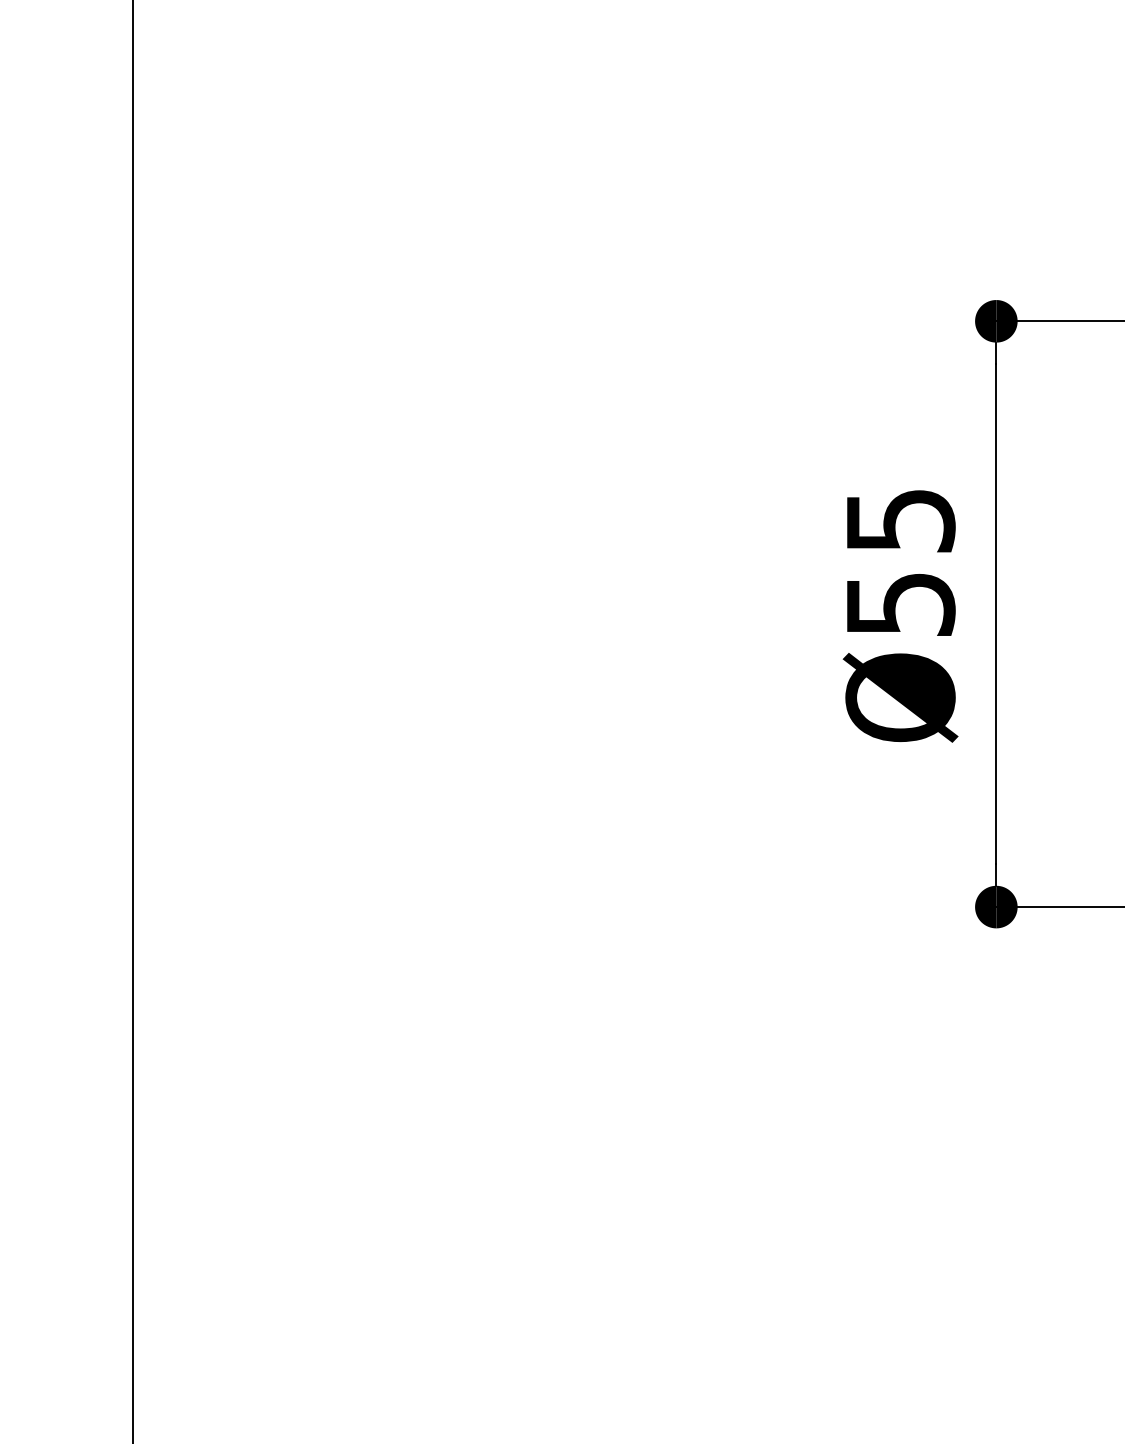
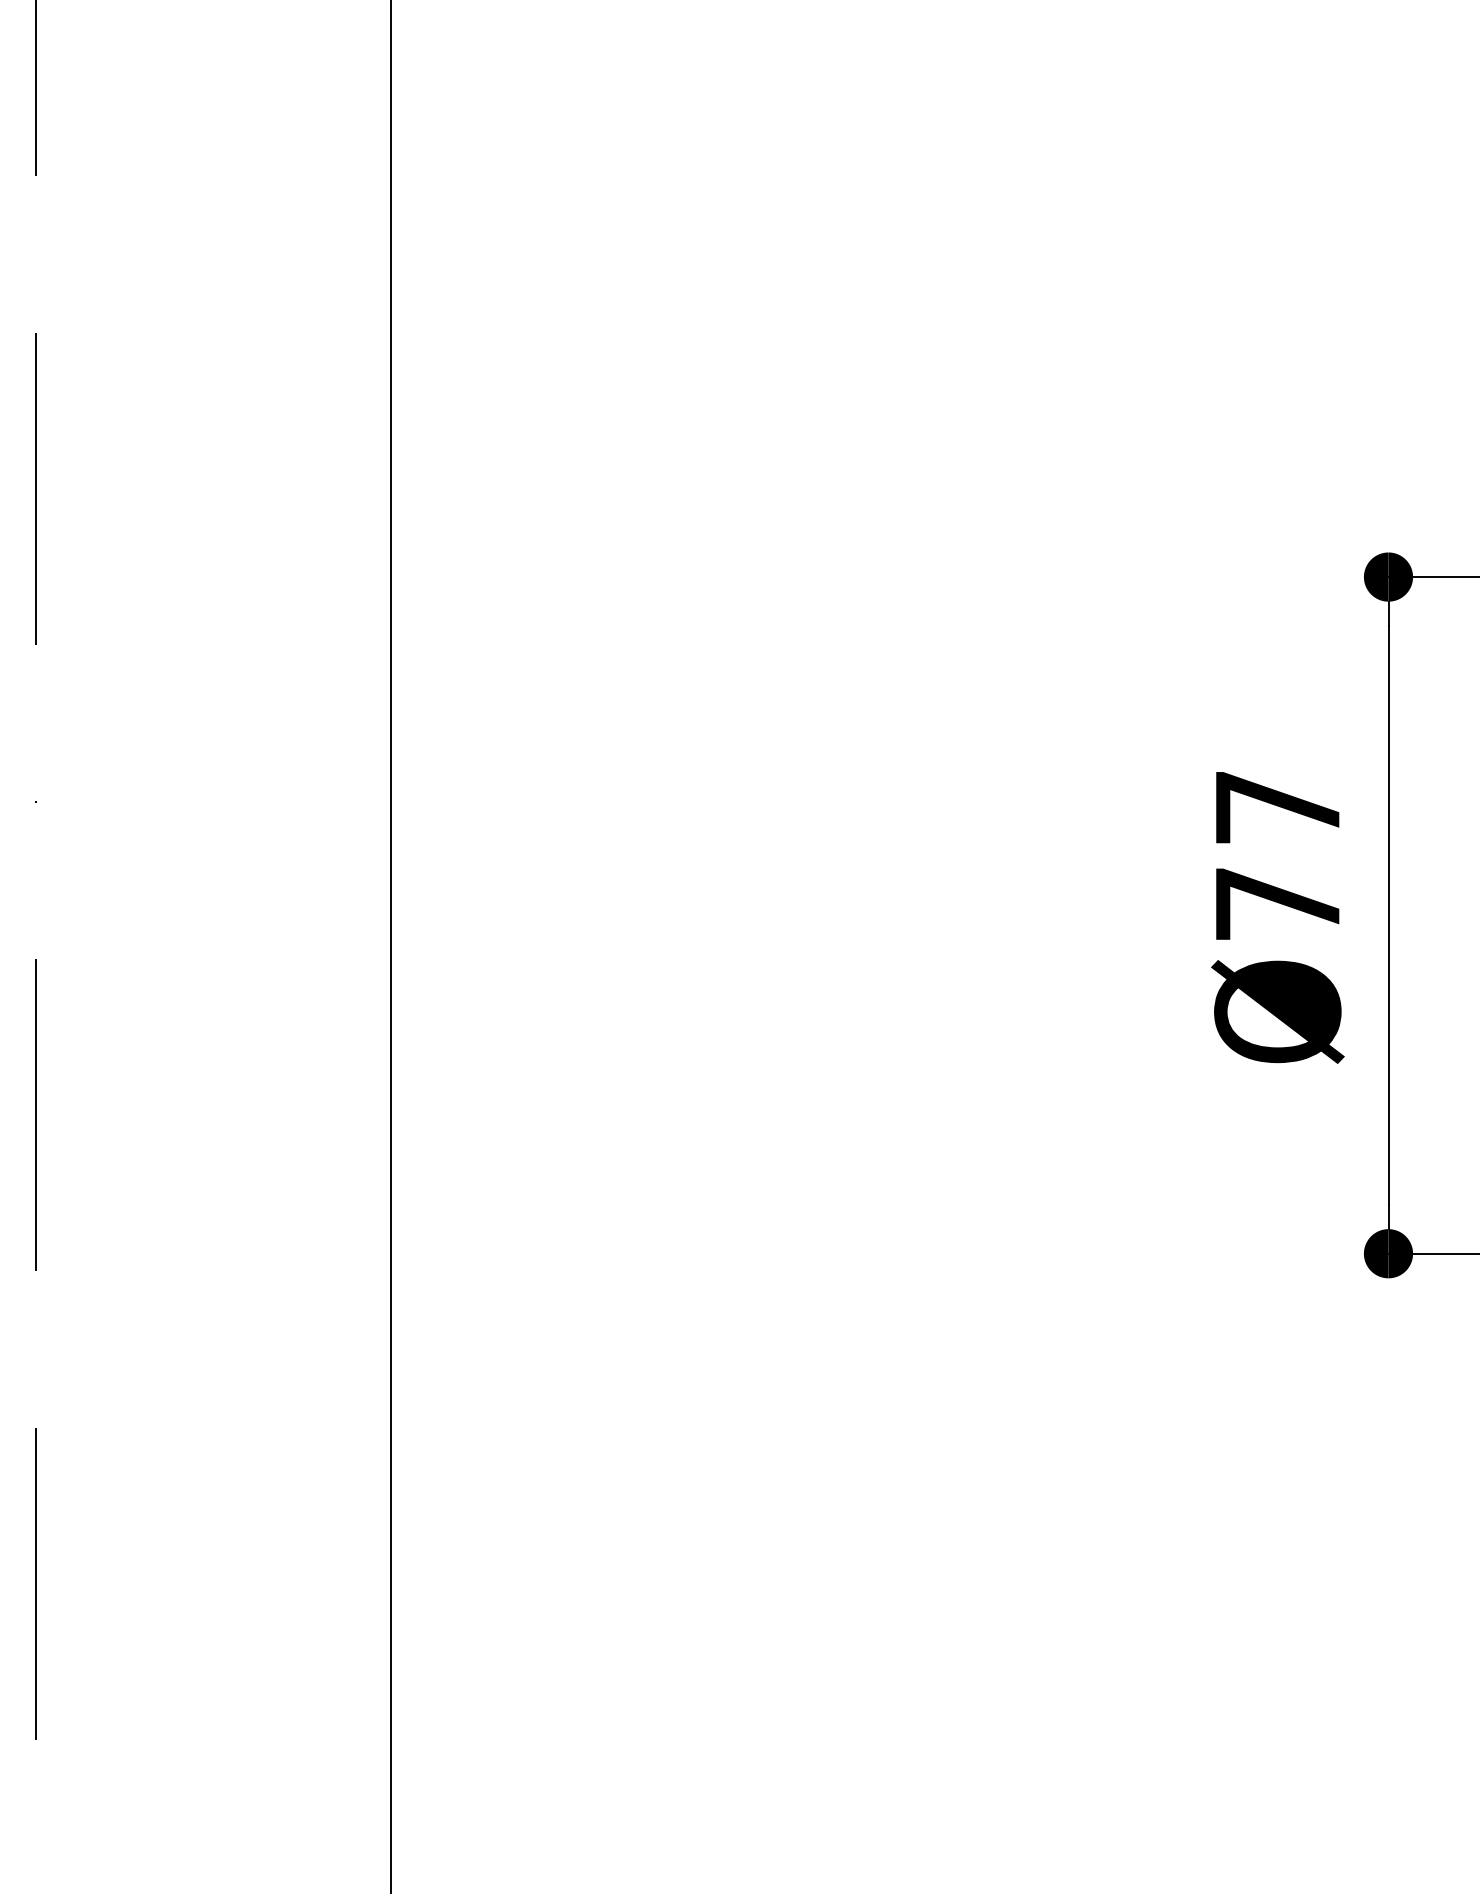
text: (901, 563) -> (1278, 856), Ø55 -> Ø77

